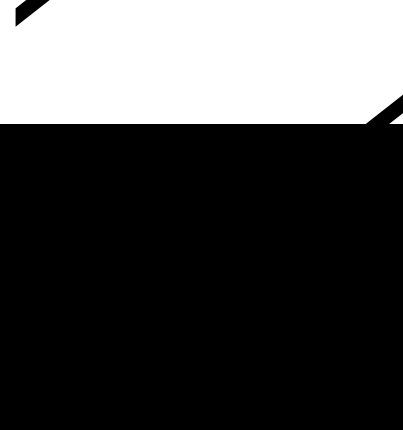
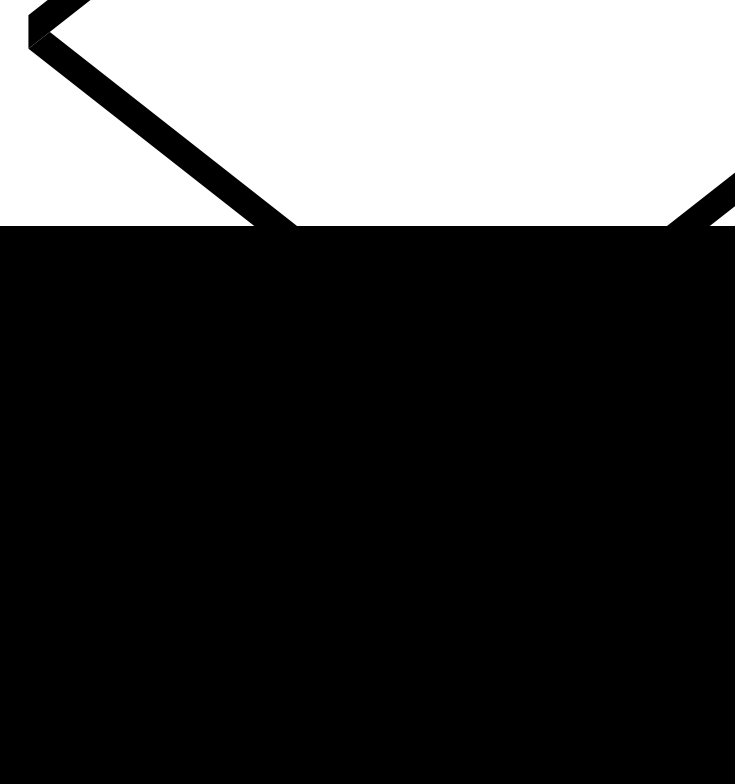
fill: (94, 74) -> (172, 135), added

